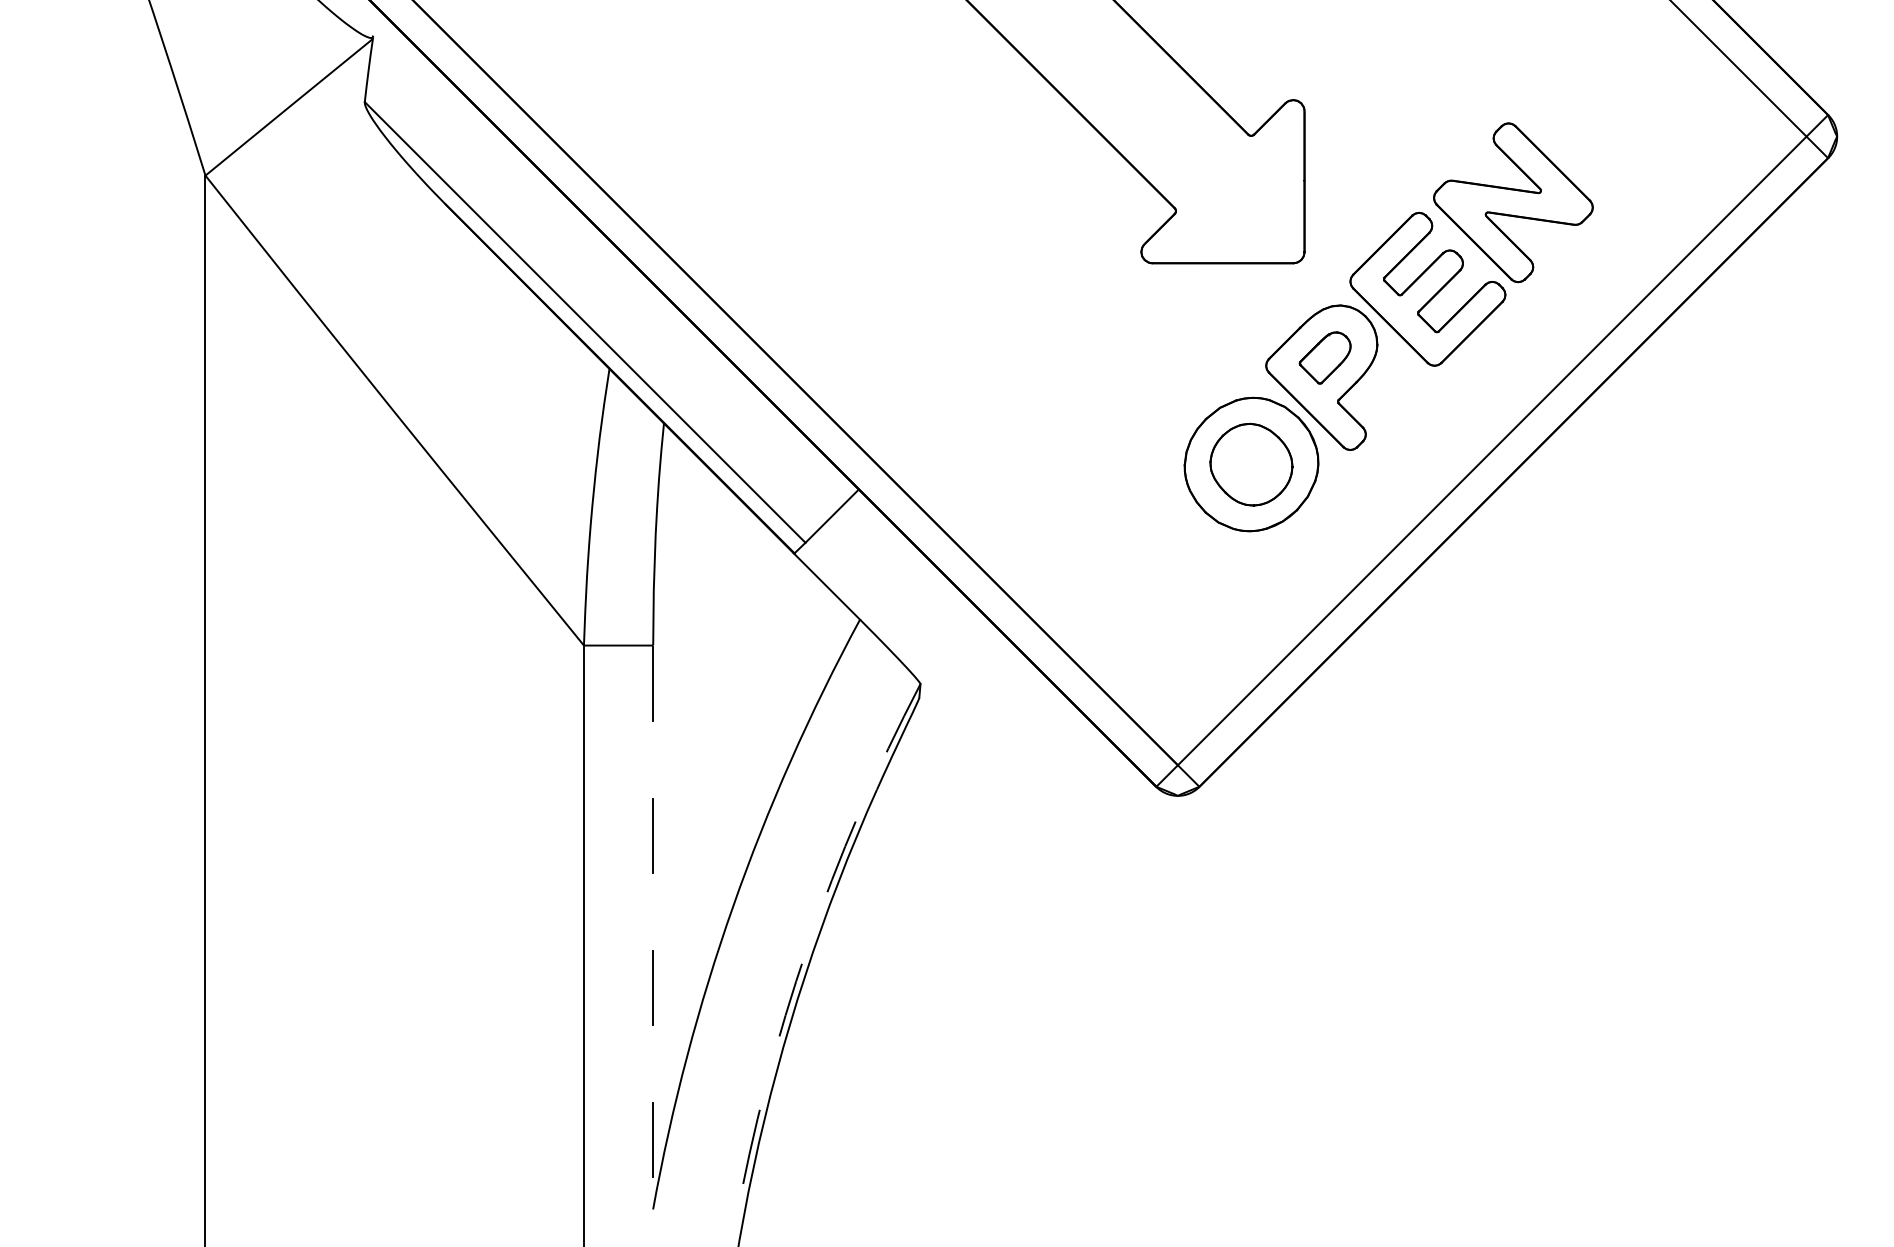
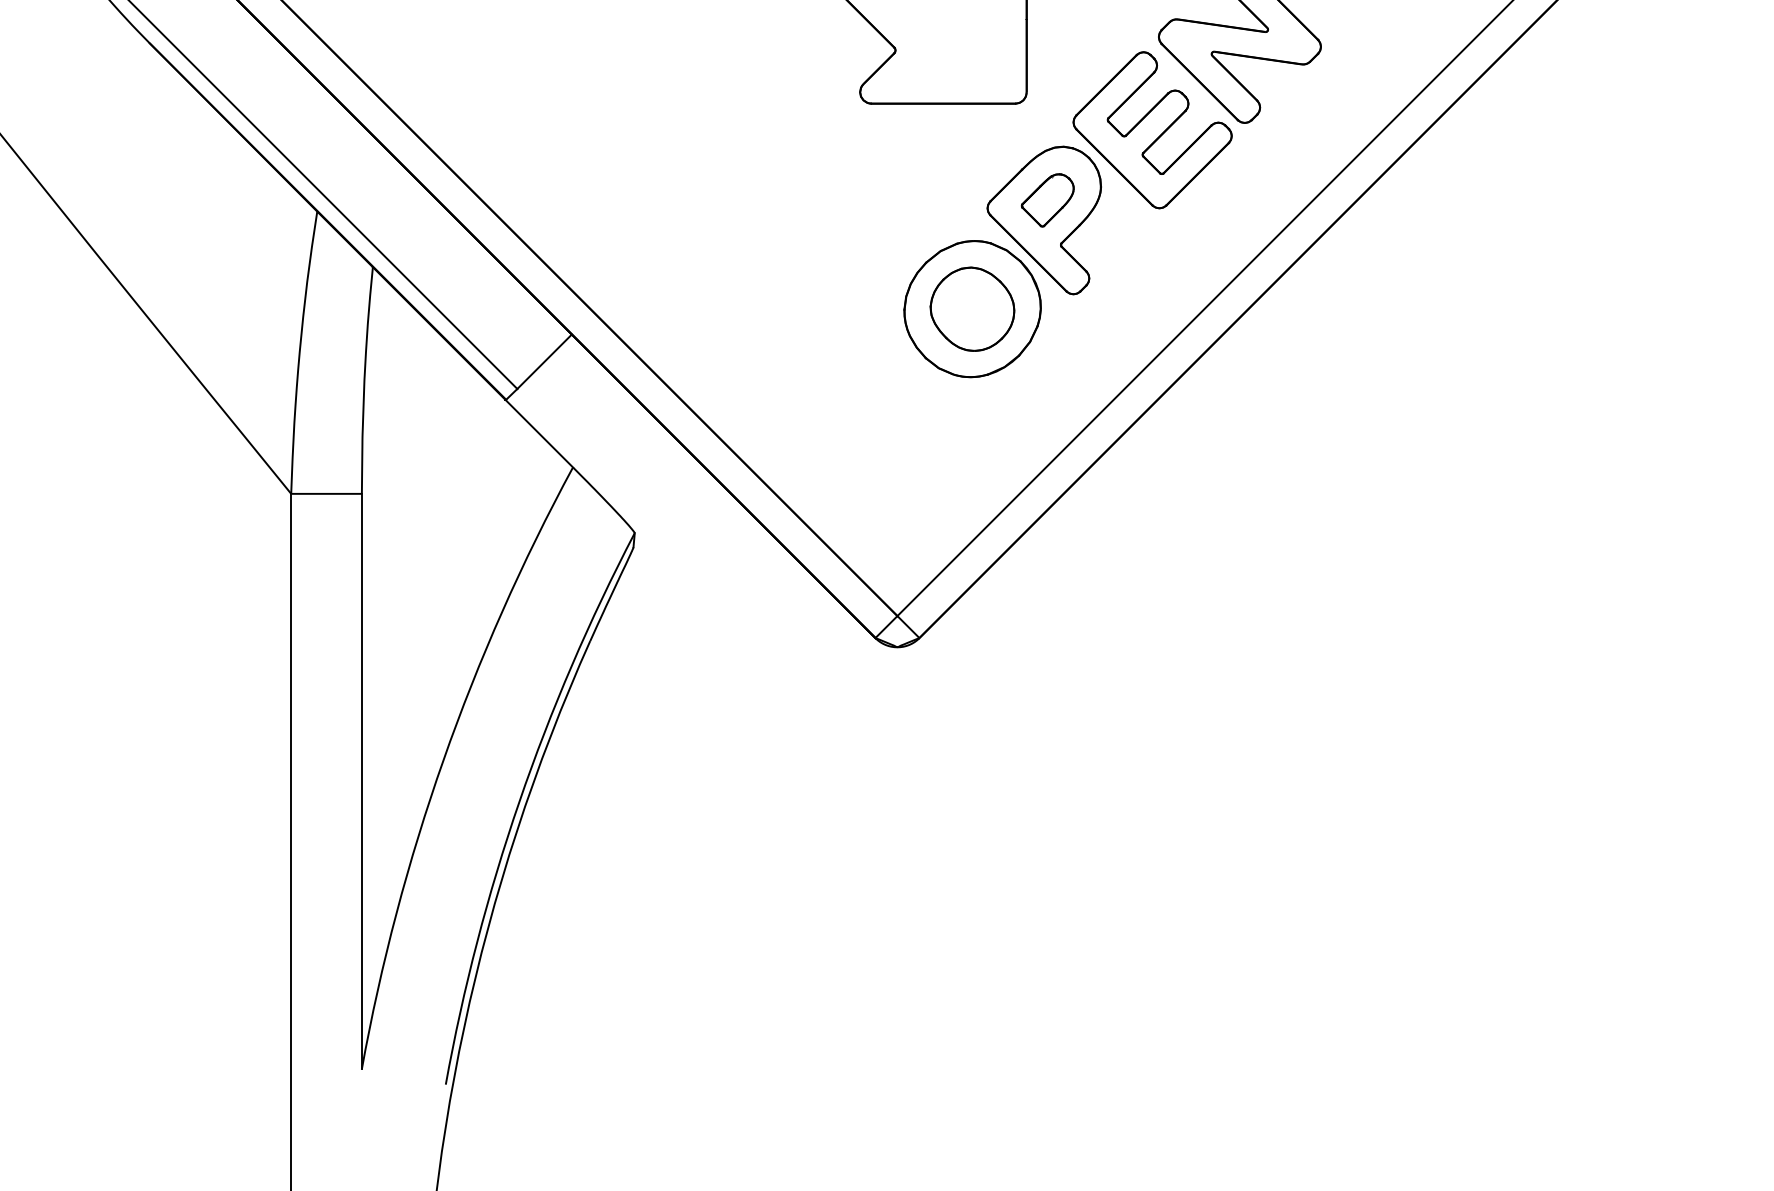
line: (653, 927) -> (362, 781), dashed -> solid
arc: (807, 947) -> (519, 802), dashed -> solid

